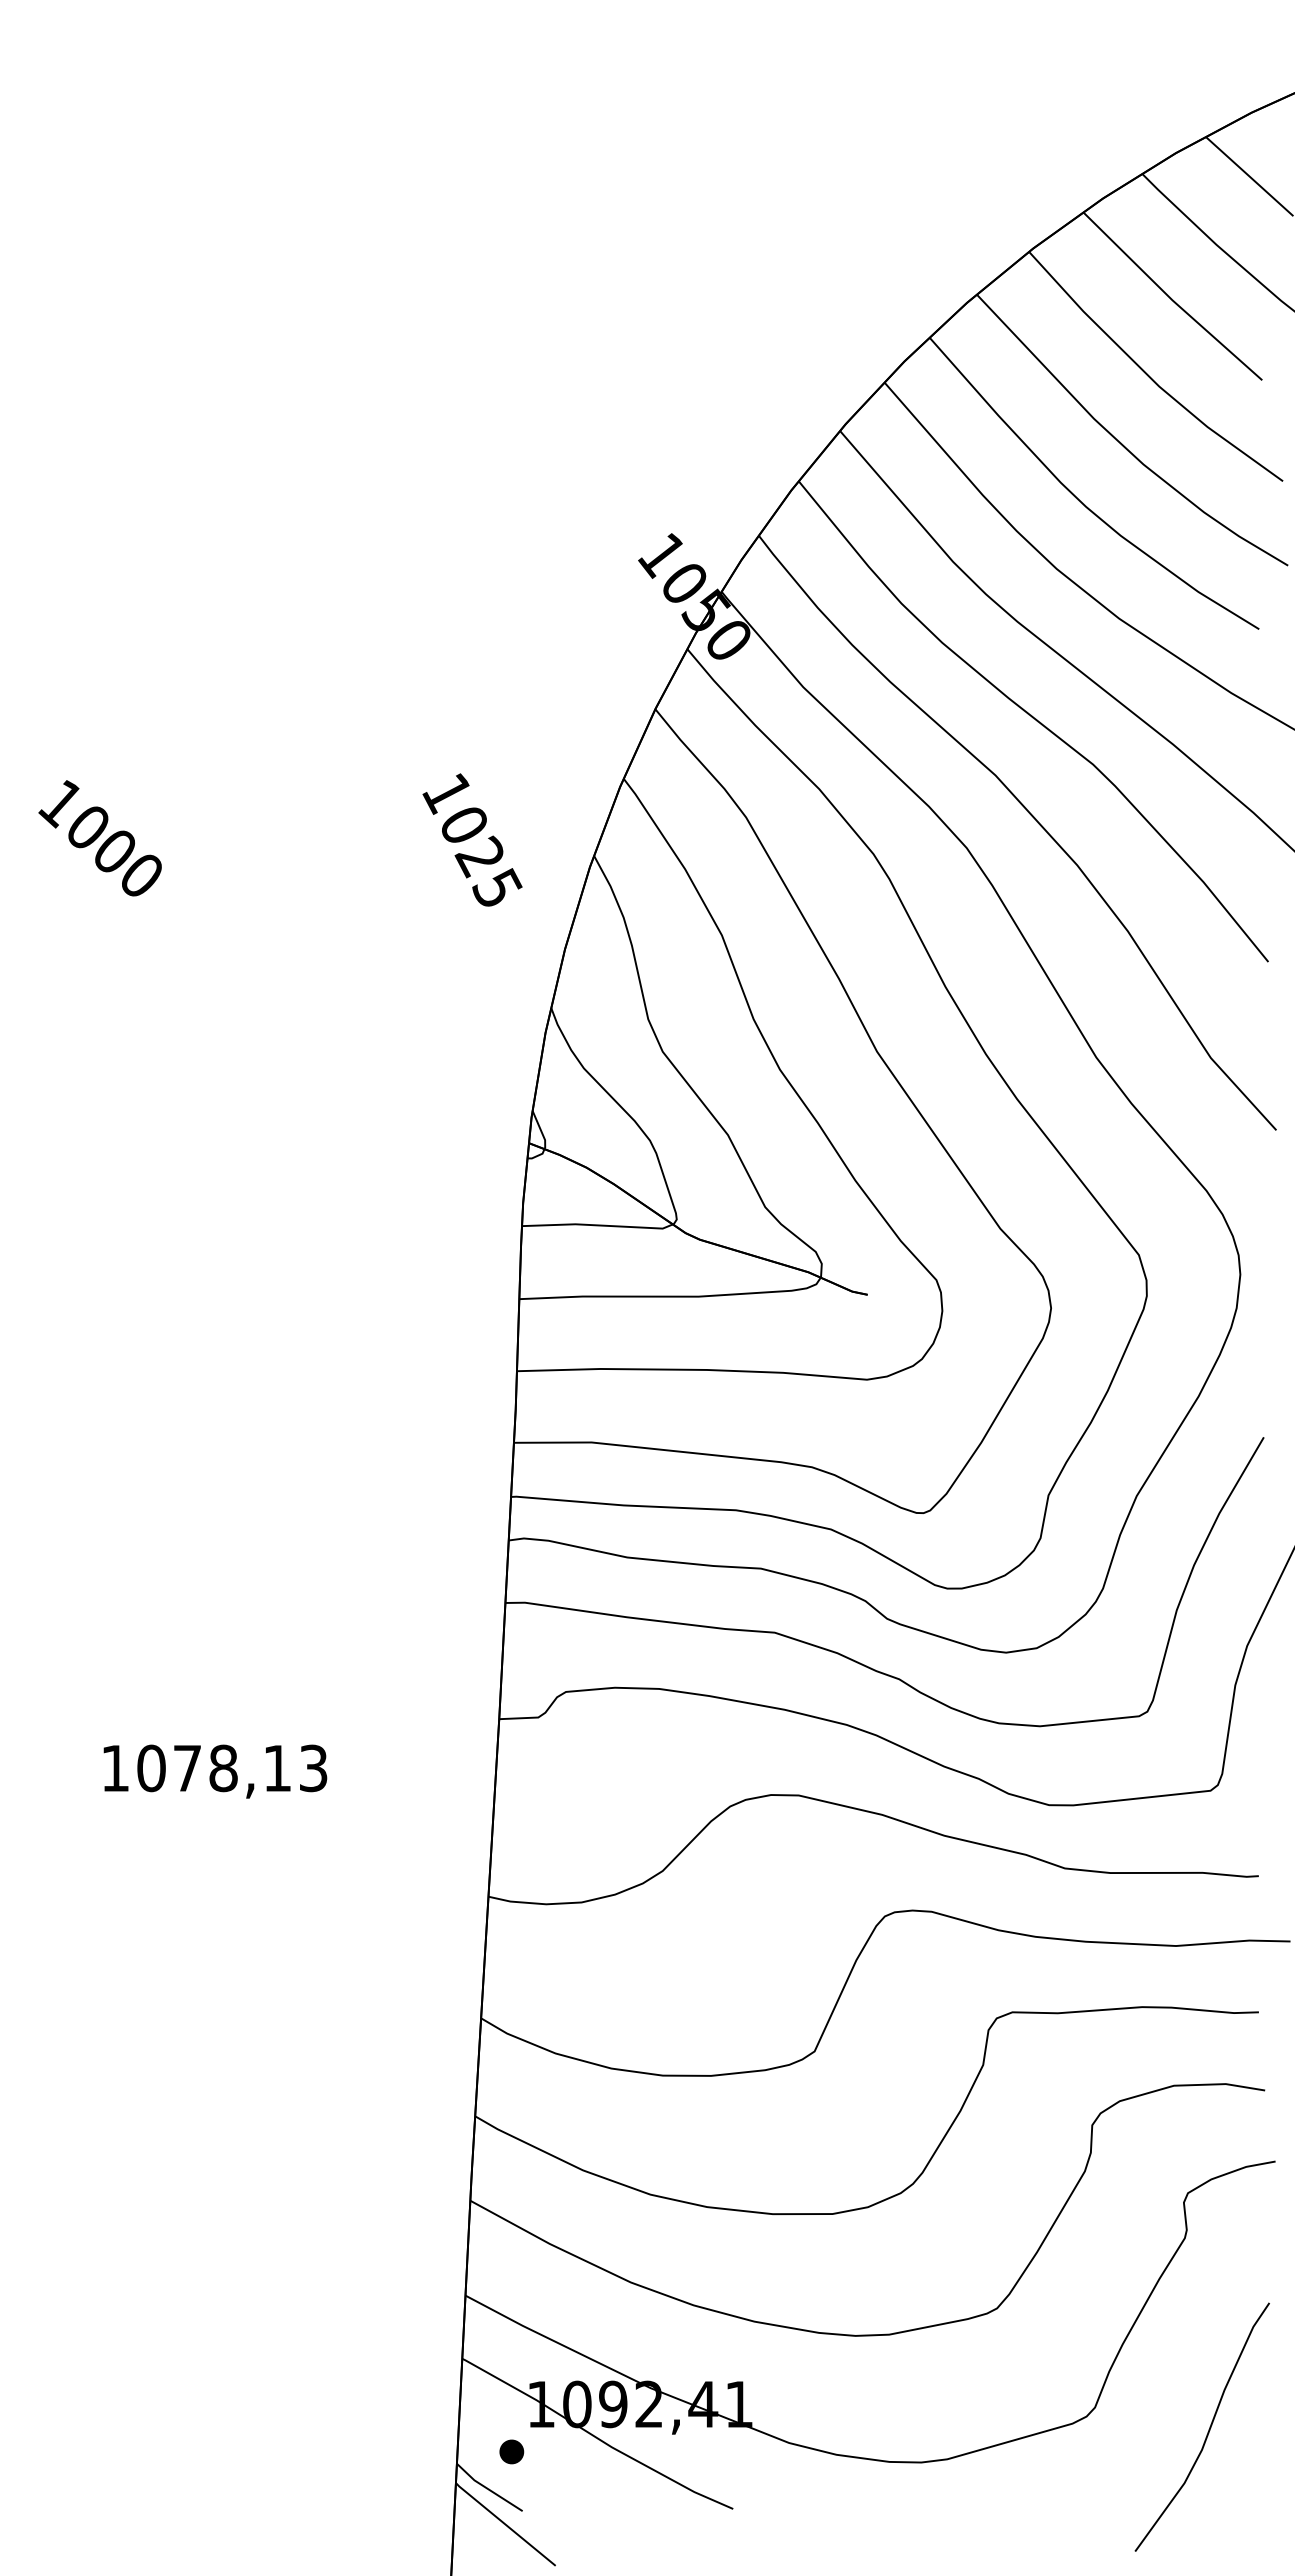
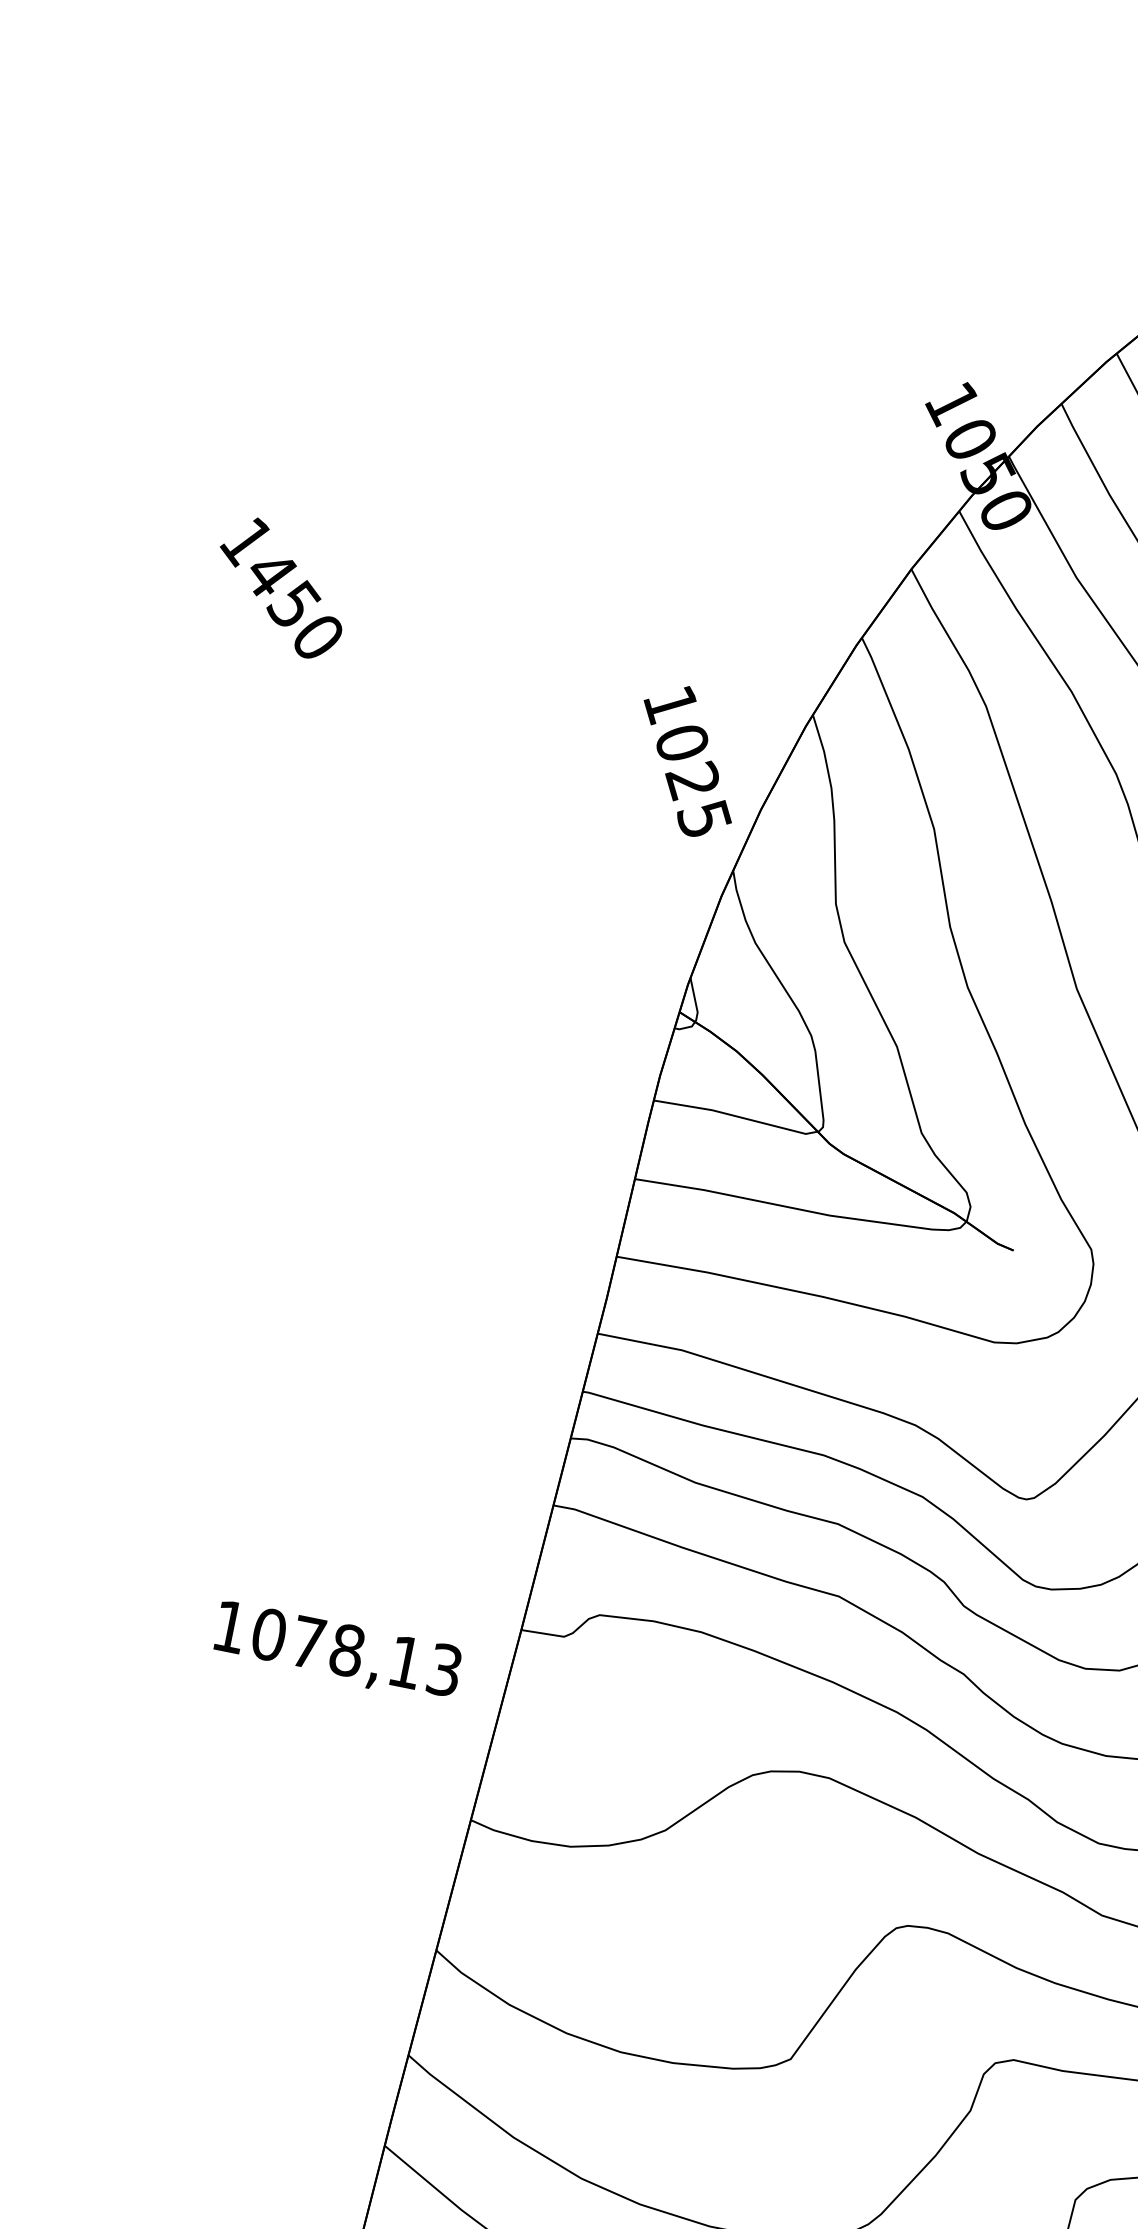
text: (102, 839) -> (283, 589), 1000 -> 1450
text: (472, 839) -> (688, 760), moved
text: (215, 1771) -> (337, 1652), moved

